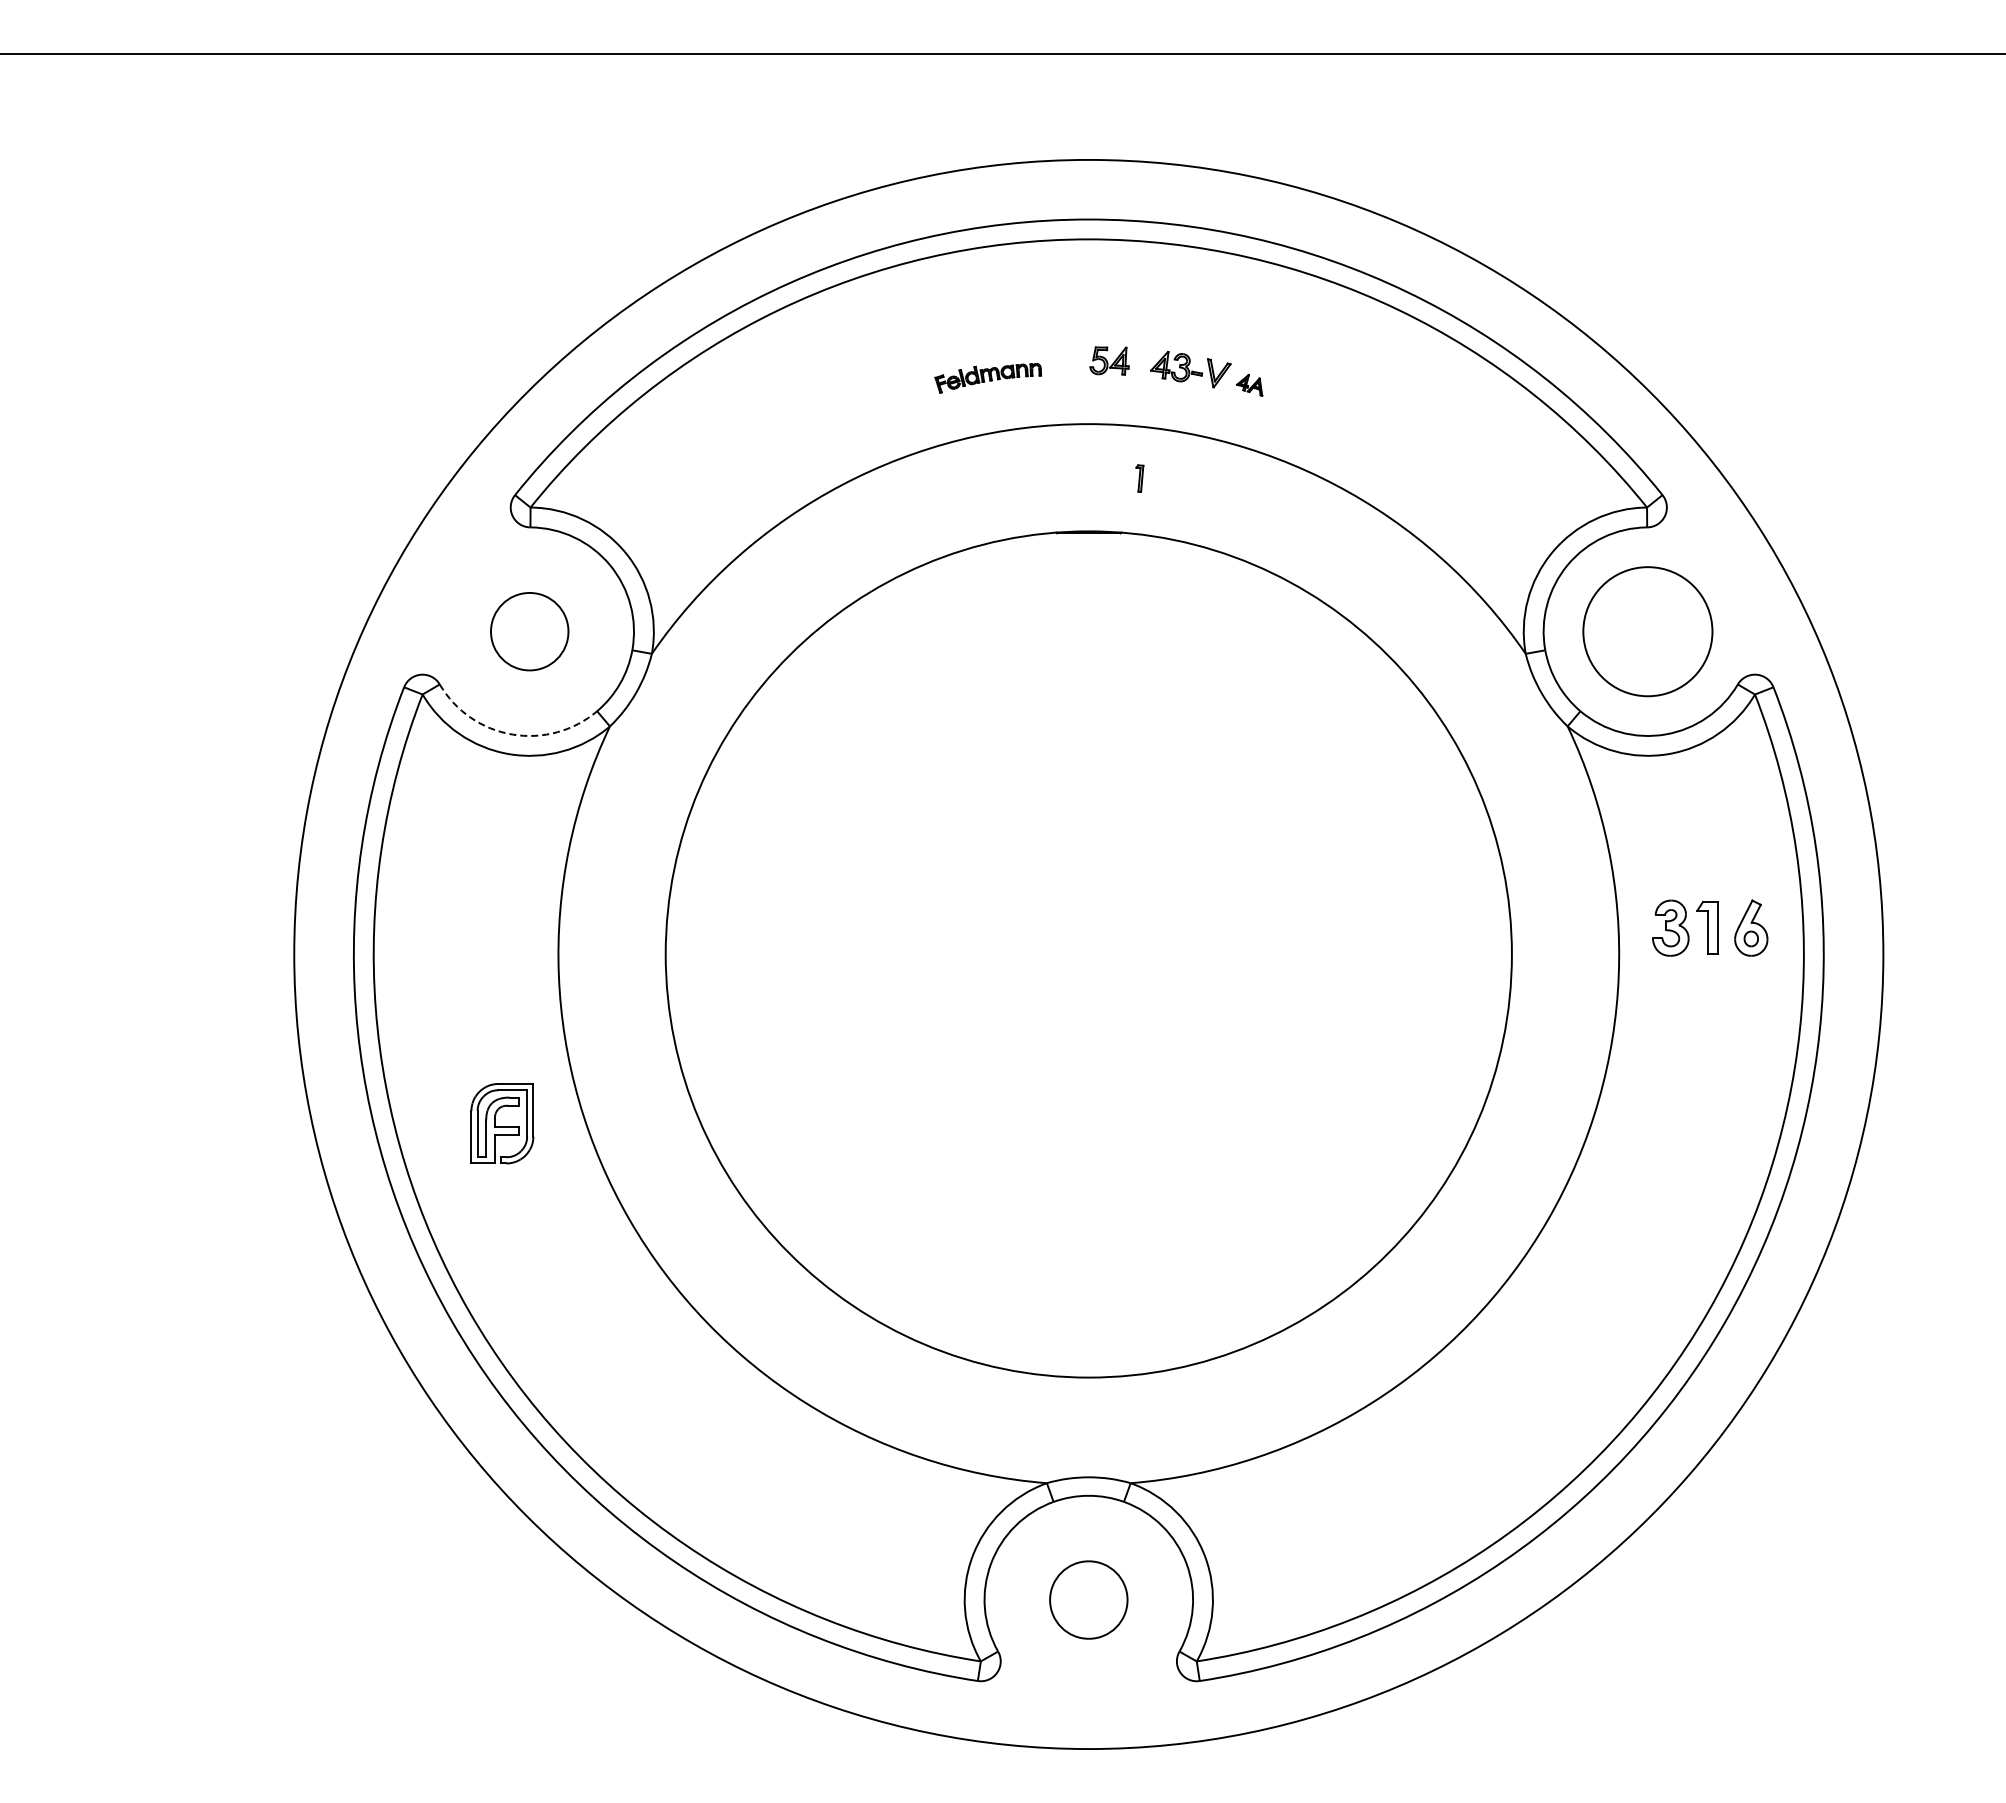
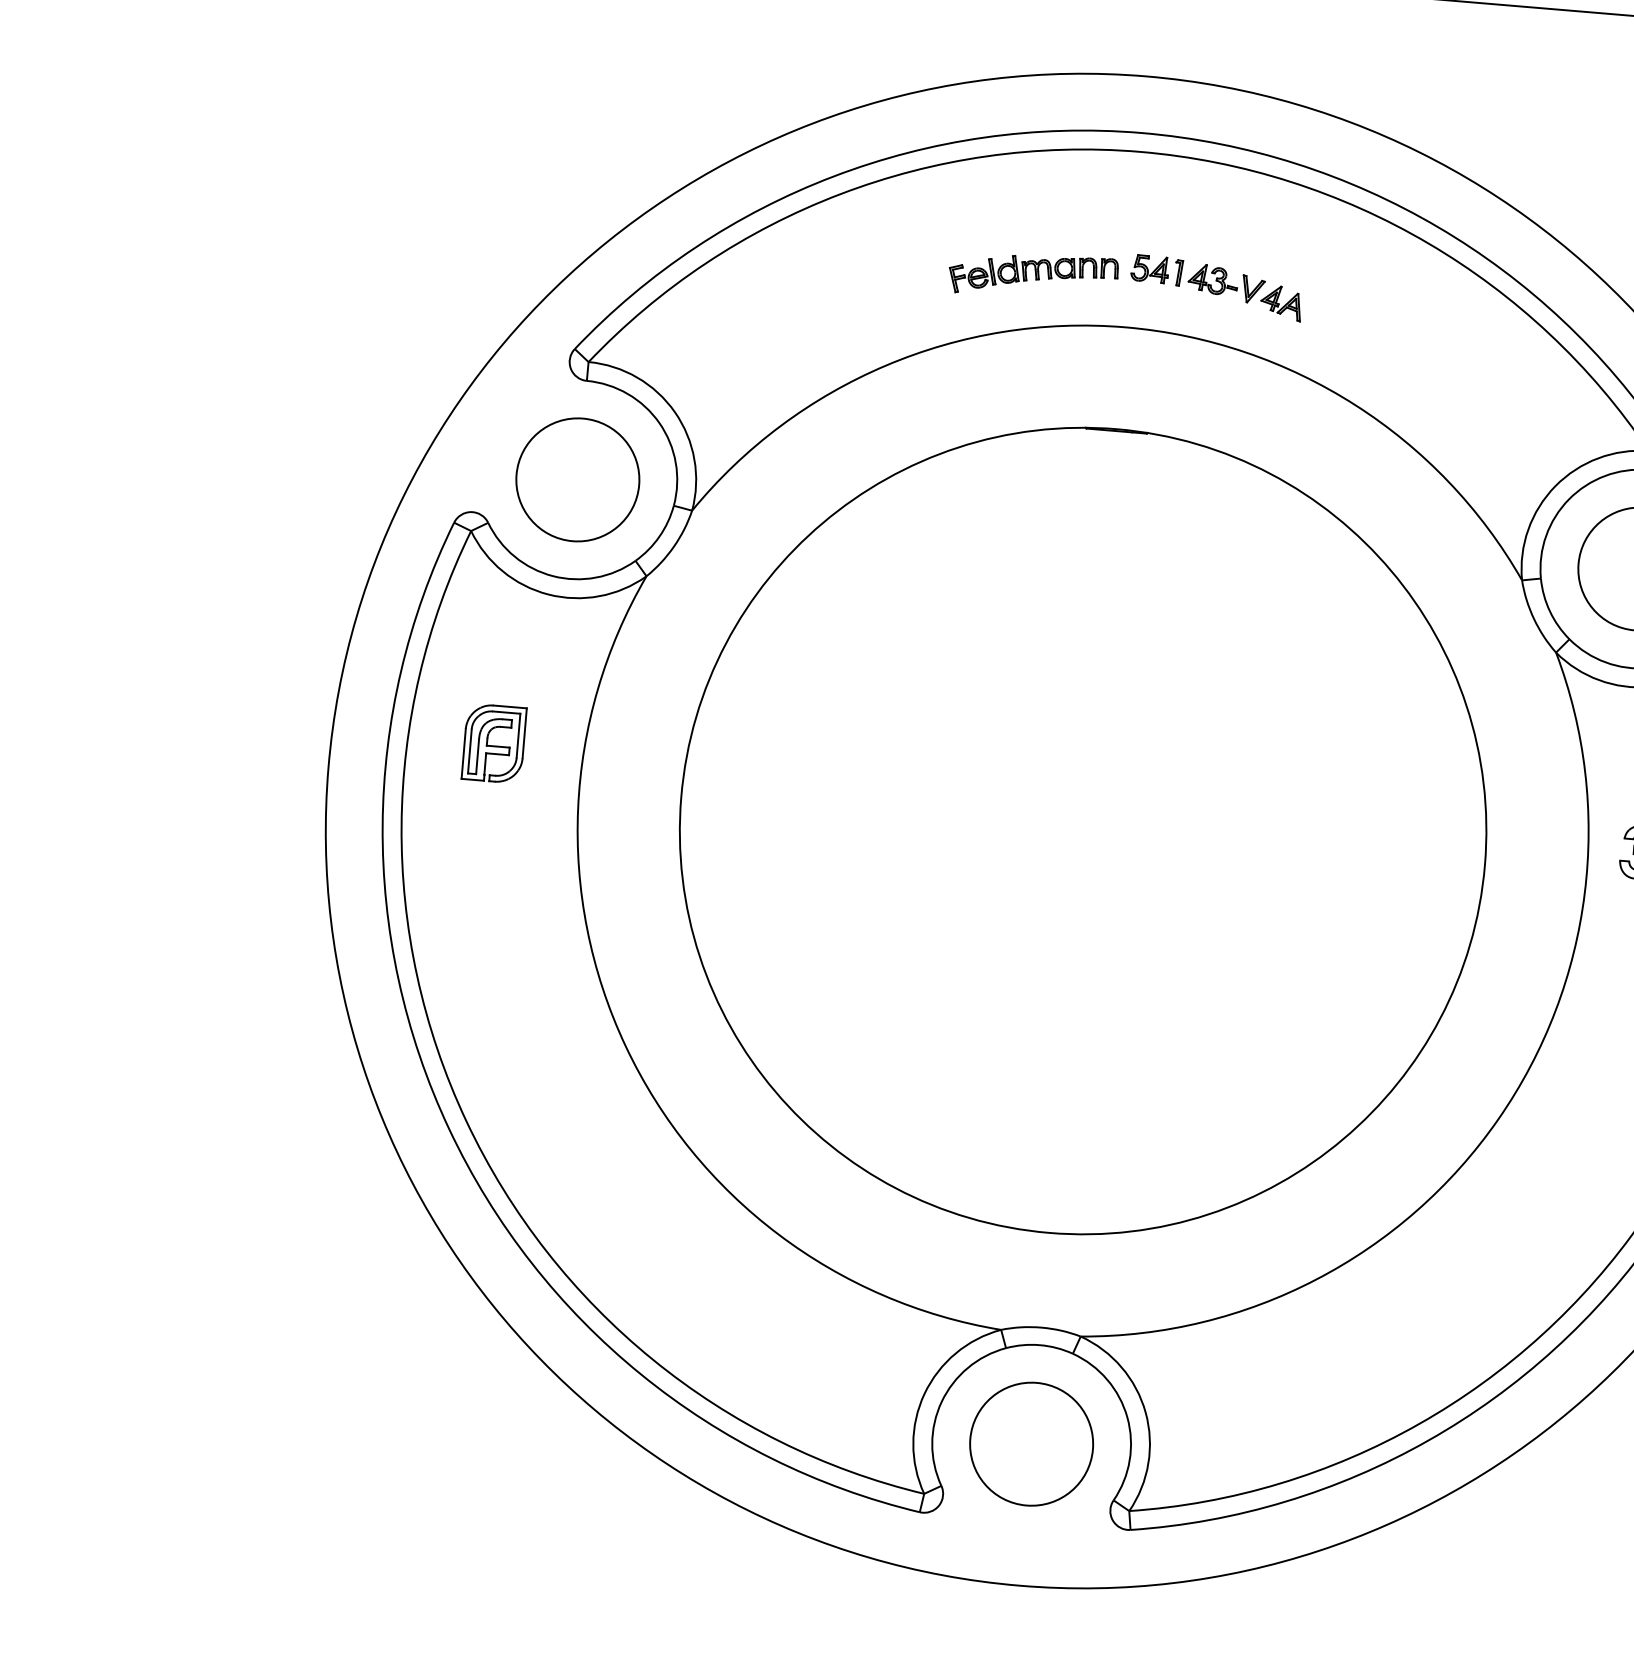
part: (988, 378) -> (1033, 276), size x1.67
part: (1249, 385) -> (1281, 303), size x1.67
part: (1139, 478) -> (1178, 272), moved
circle: (529, 631) -> (577, 479), size x1.67
arc: (512, 734) -> (553, 576), dashed -> solid
part: (502, 1123) -> (494, 743), moved
circle: (1088, 1599) -> (1031, 1443), size x1.67

